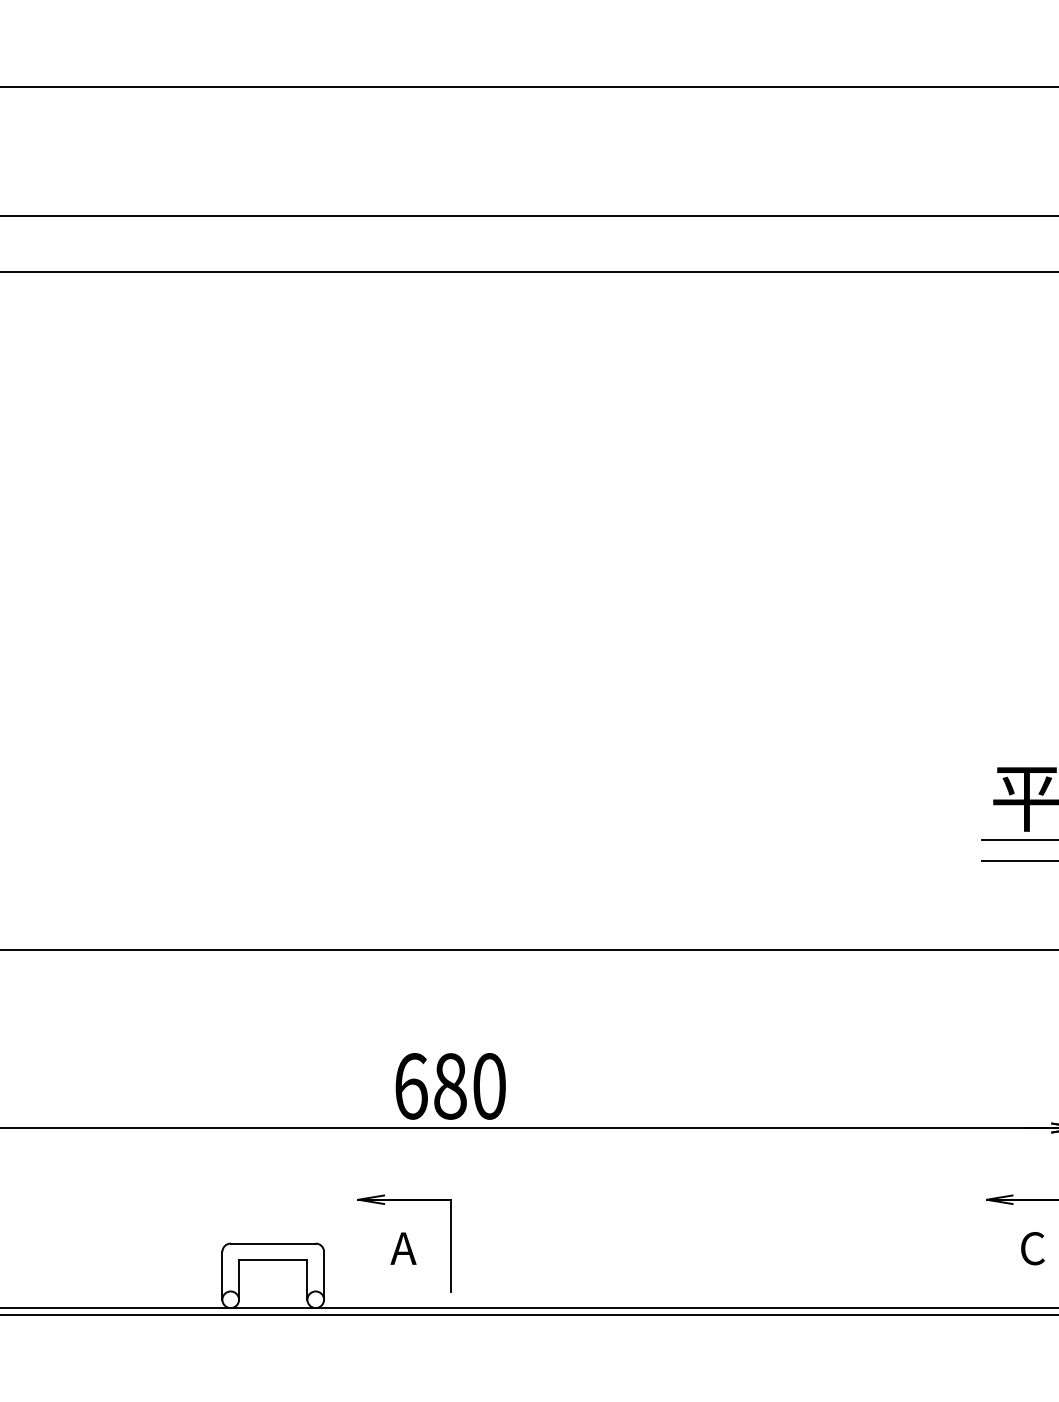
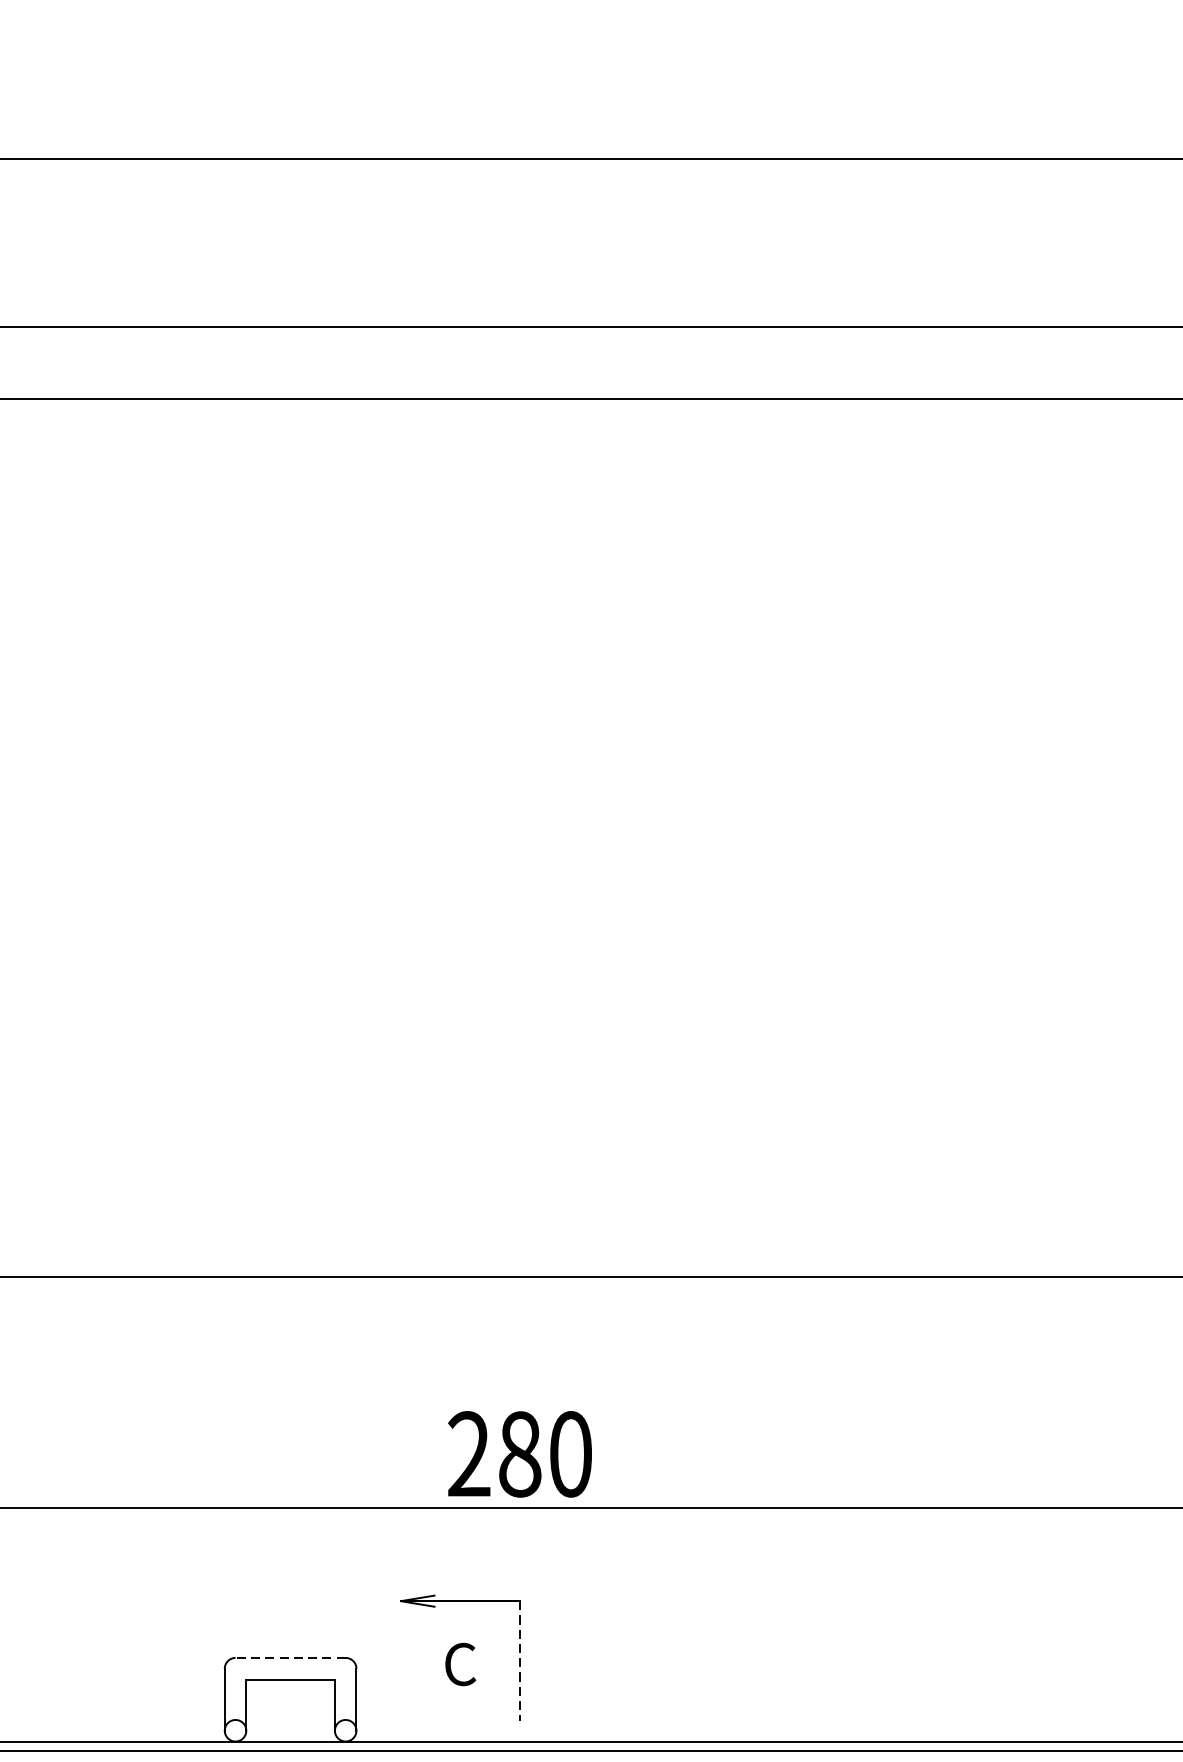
text: (410, 1086) -> (468, 1454), 680 -> 280
line: (273, 1243) -> (290, 1657), solid -> dashed
line: (450, 1246) -> (520, 1661), solid -> dashed
text: (403, 1248) -> (459, 1664), A -> C

